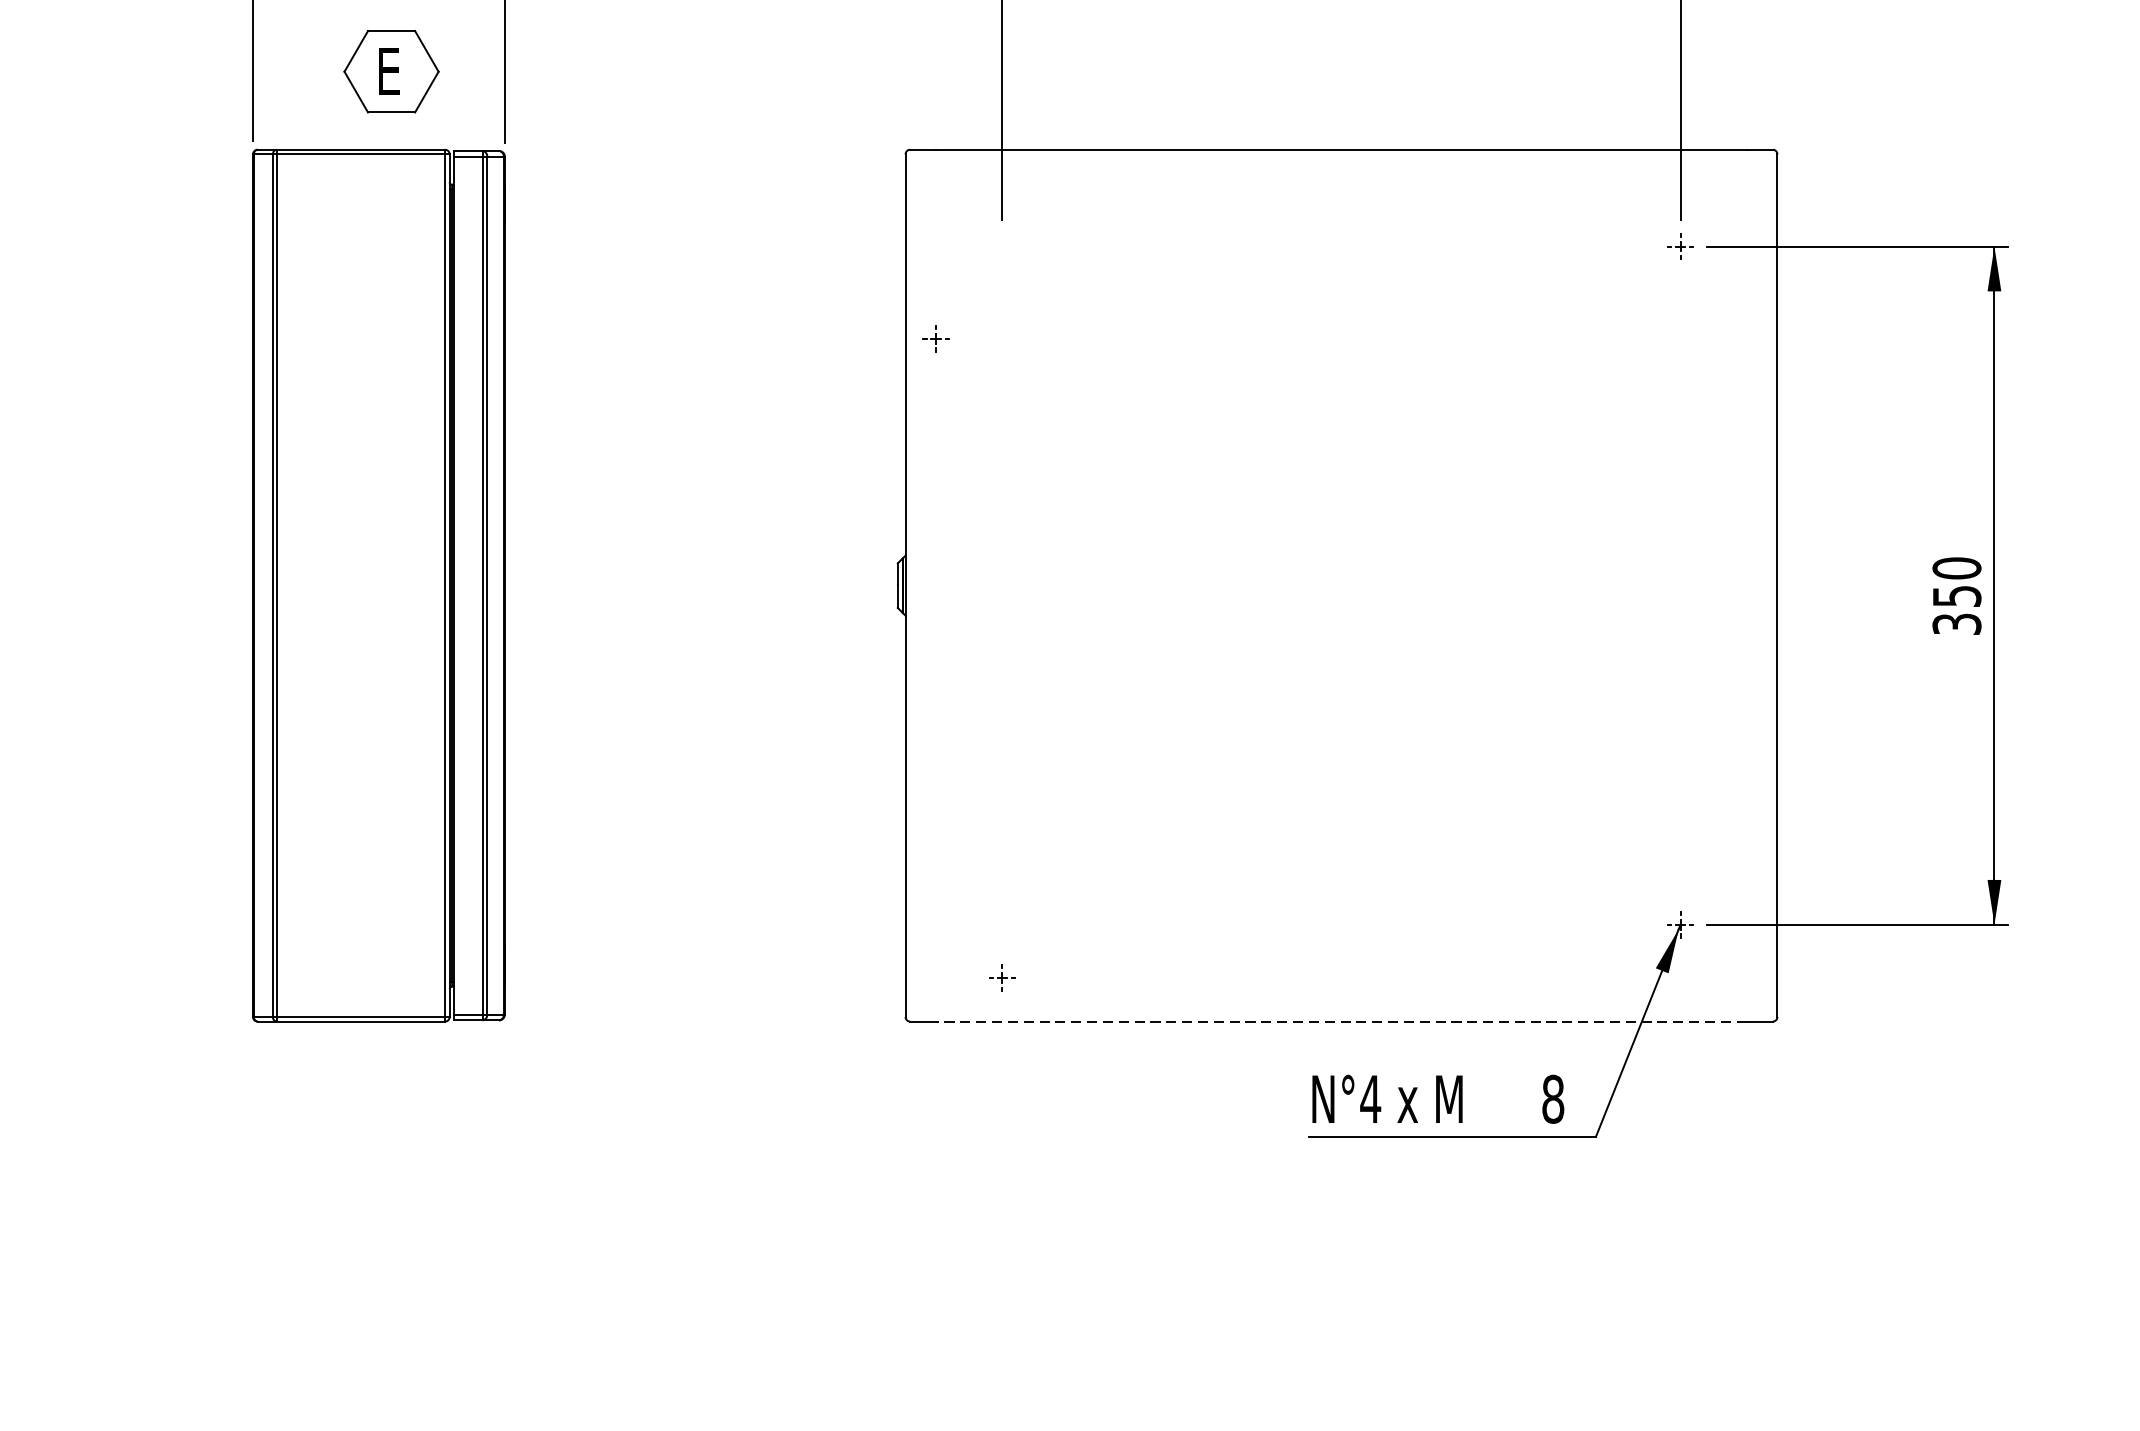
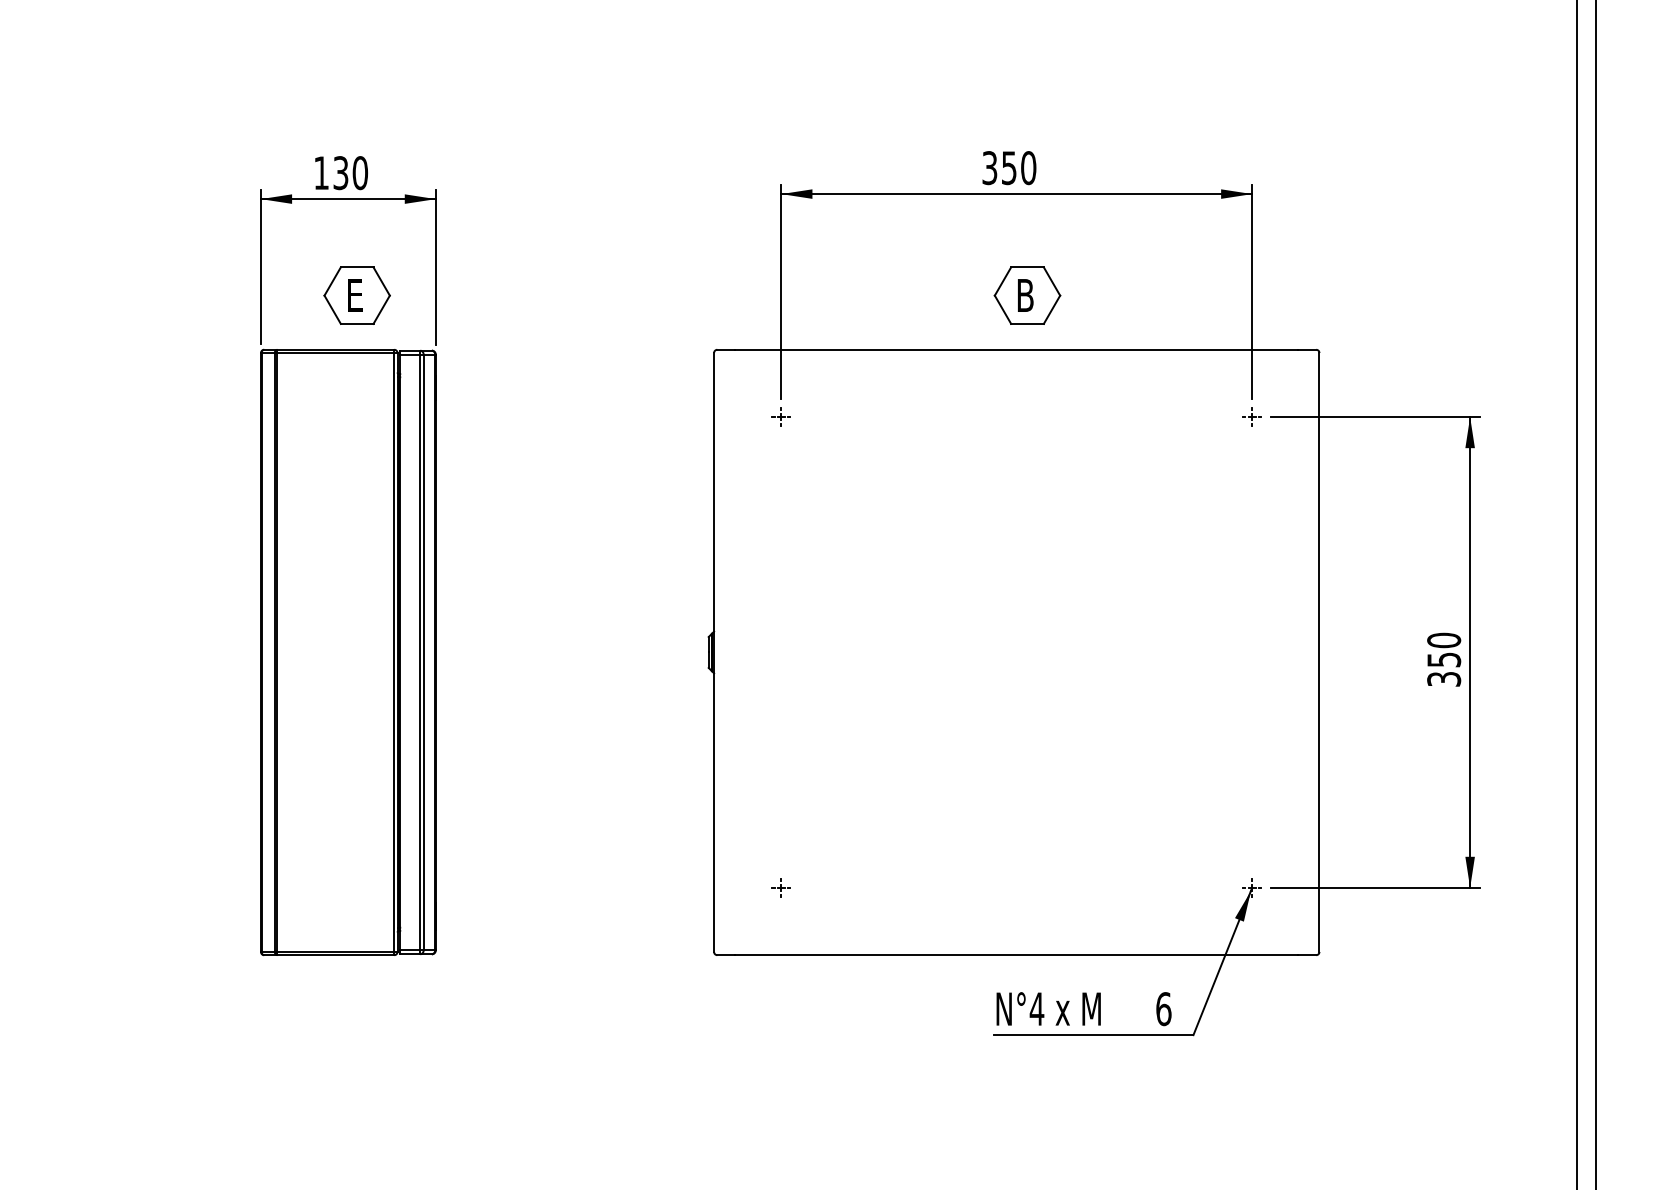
part: (1356, 71) -> (1027, 295), added
part: (934, 337) -> (780, 416), moved
part: (1001, 977) -> (780, 887), moved
line: (1341, 1022) -> (1016, 955), dashed -> solid
text: (1552, 1099) -> (1163, 1009), 8 -> 6

